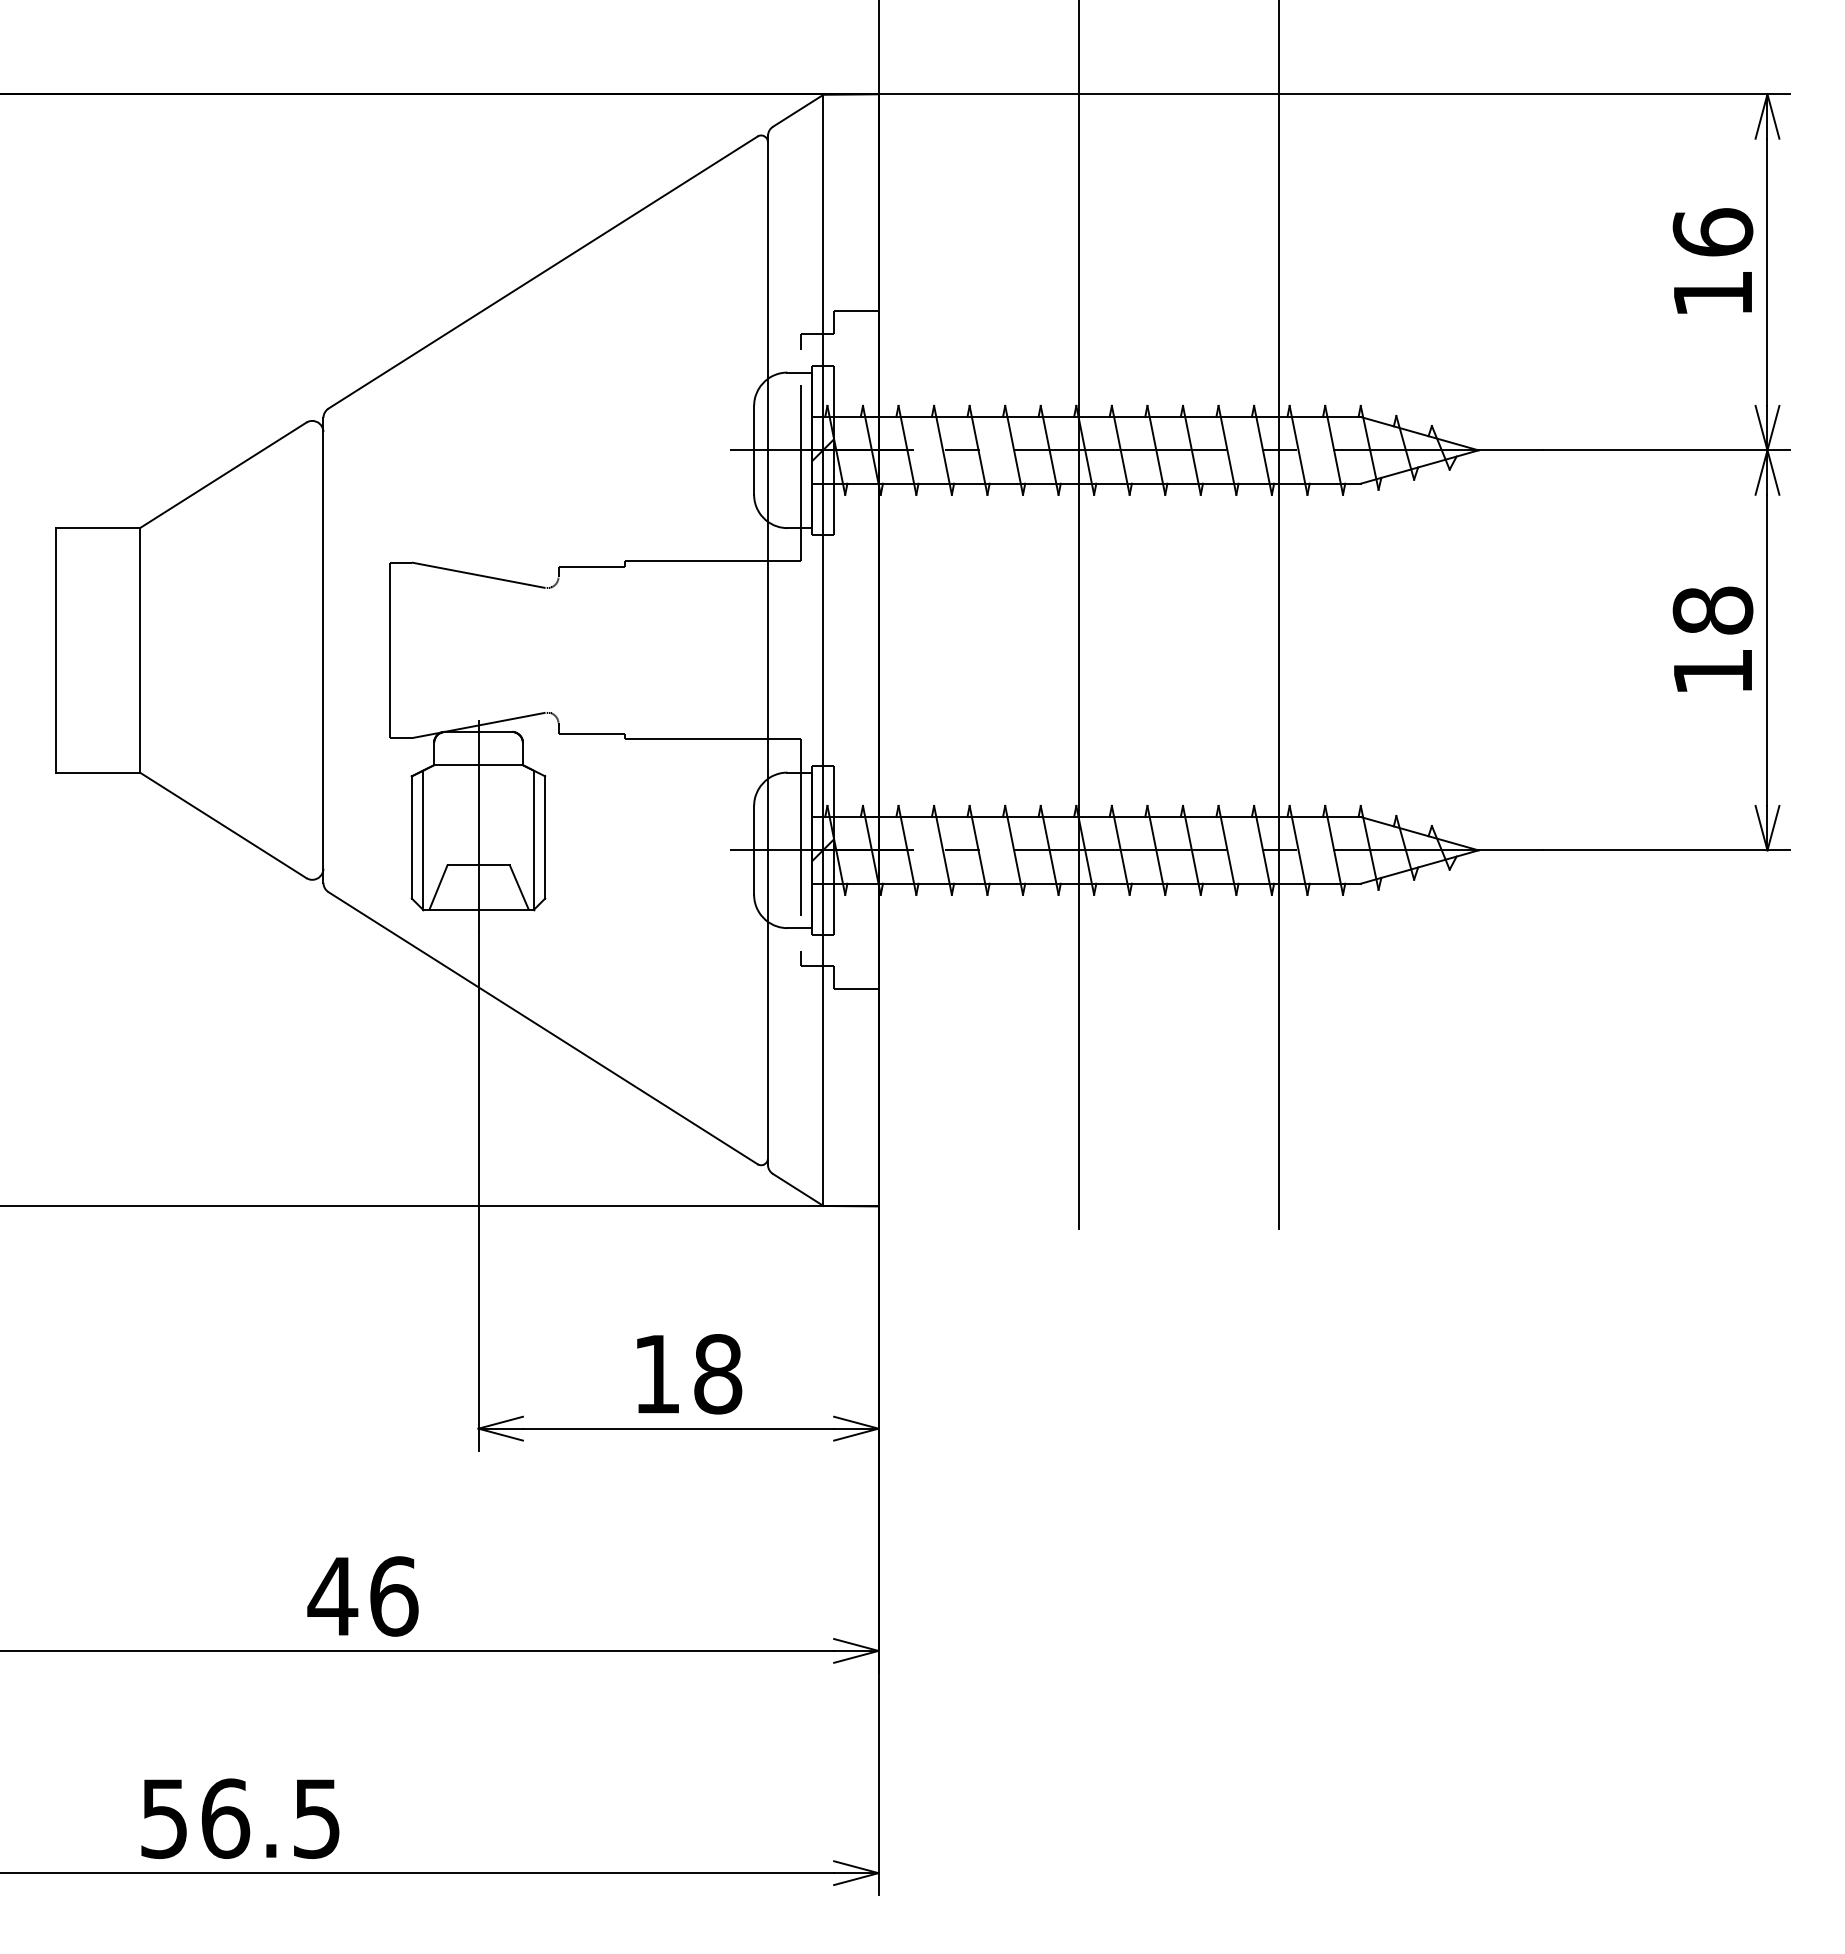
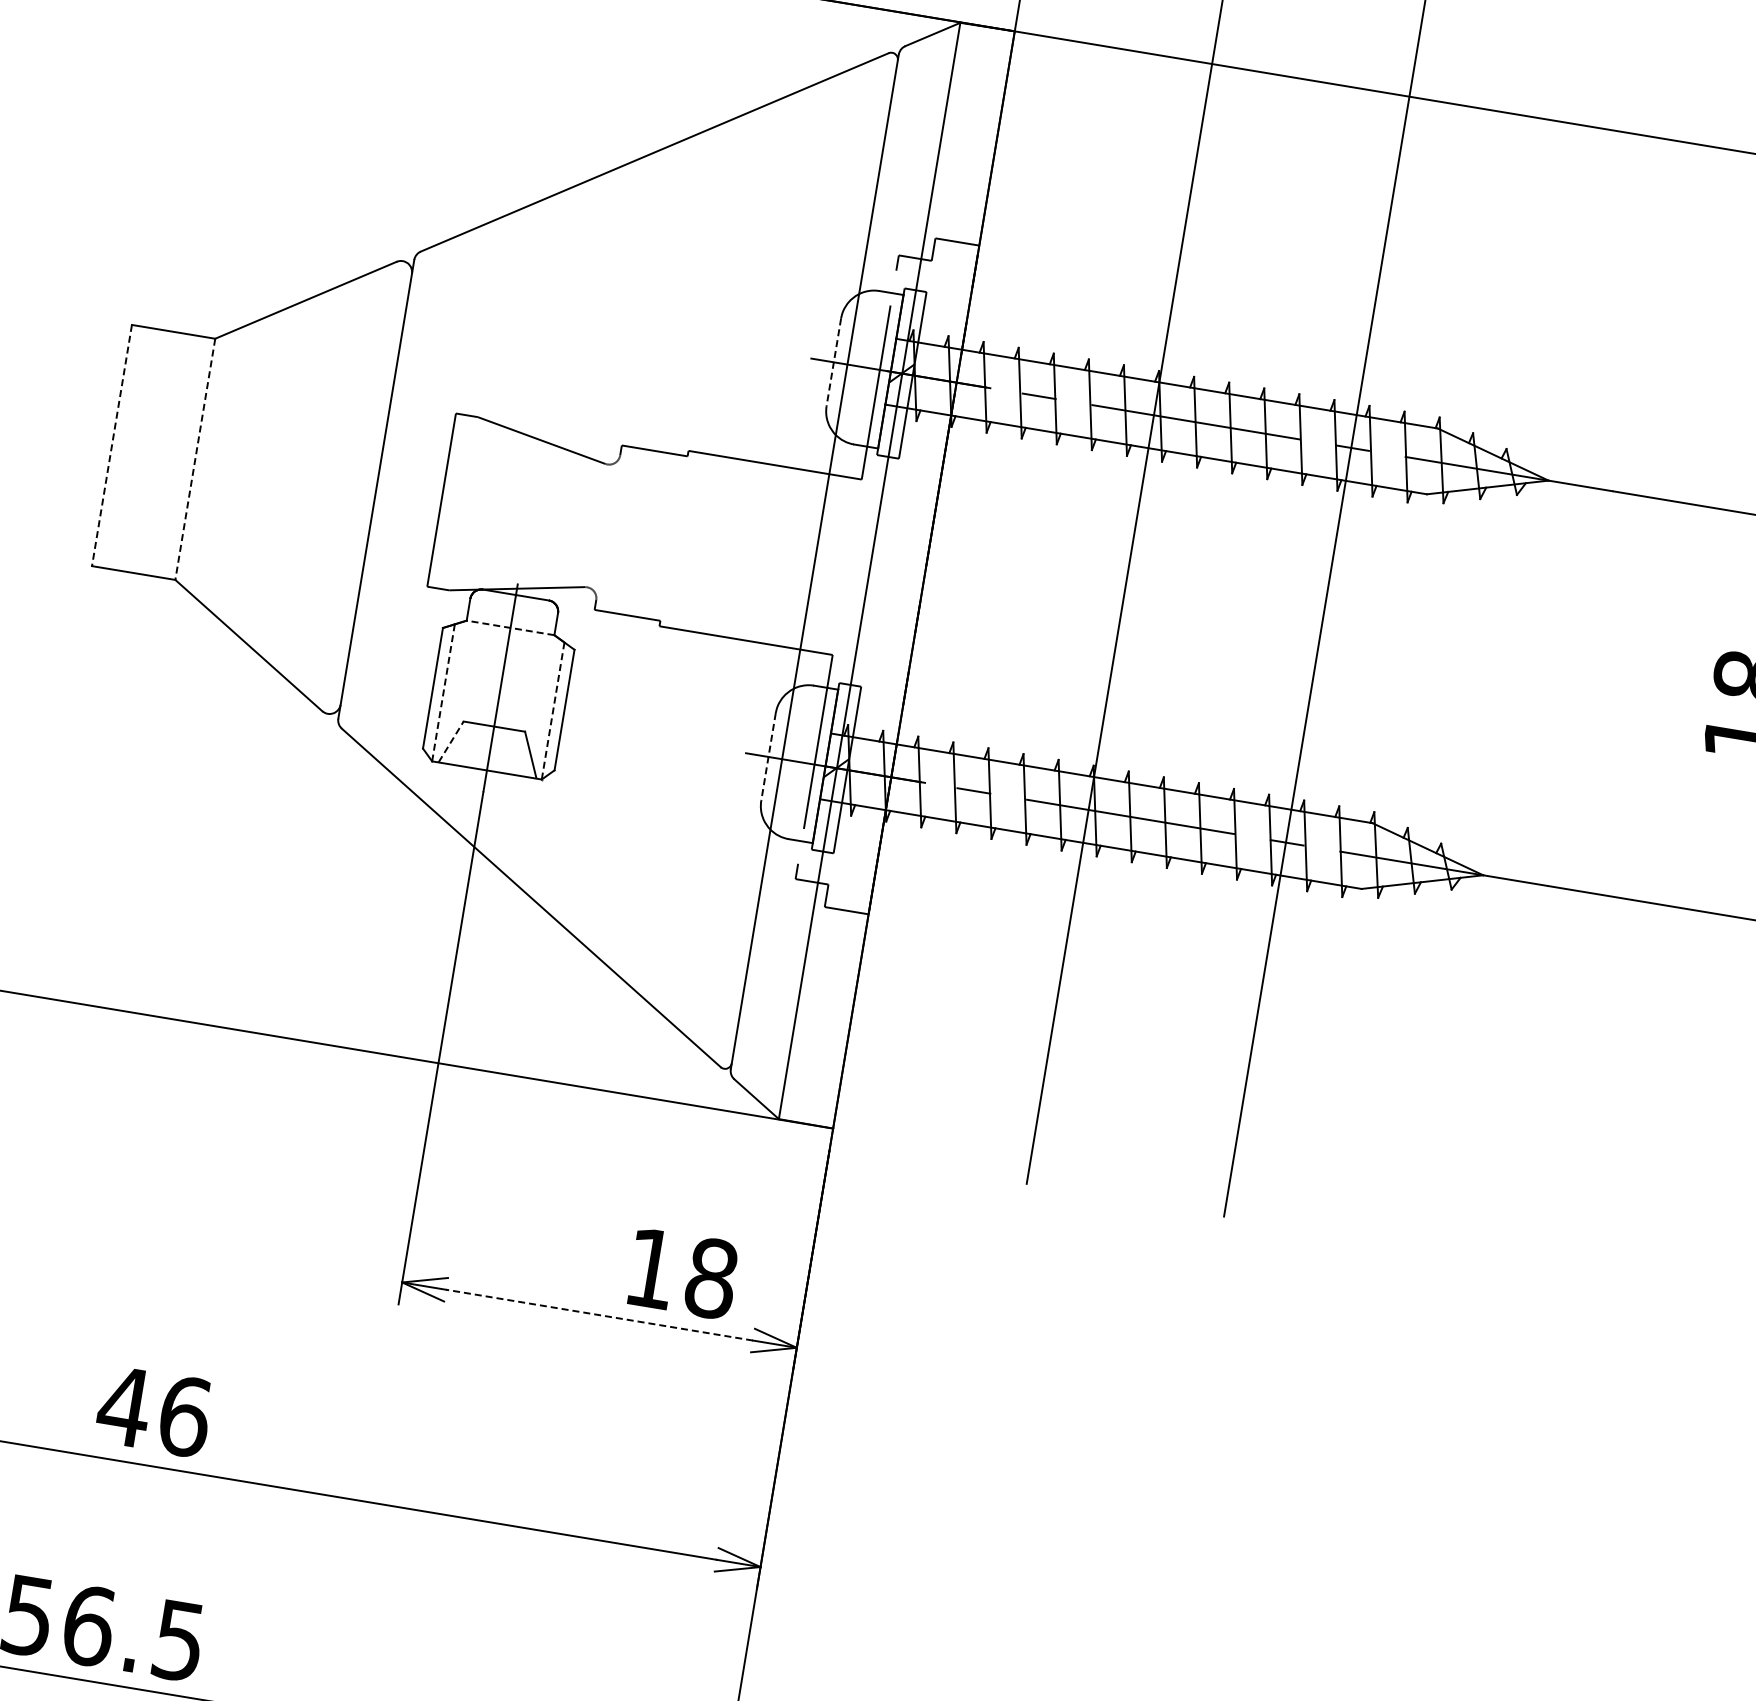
line: (754, 450) -> (834, 362), solid -> dashed
line: (55, 650) -> (111, 445), solid -> dashed
line: (139, 650) -> (194, 459), solid -> dashed
line: (478, 765) -> (510, 628), solid -> dashed
line: (534, 839) -> (553, 710), solid -> dashed
line: (422, 840) -> (442, 693), solid -> dashed
line: (754, 850) -> (768, 757), solid -> dashed
line: (438, 887) -> (451, 742), solid -> dashed
text: (689, 1374) -> (683, 1274), moved
line: (678, 1428) -> (599, 1314), solid -> dashed
text: (362, 1596) -> (153, 1411), moved

